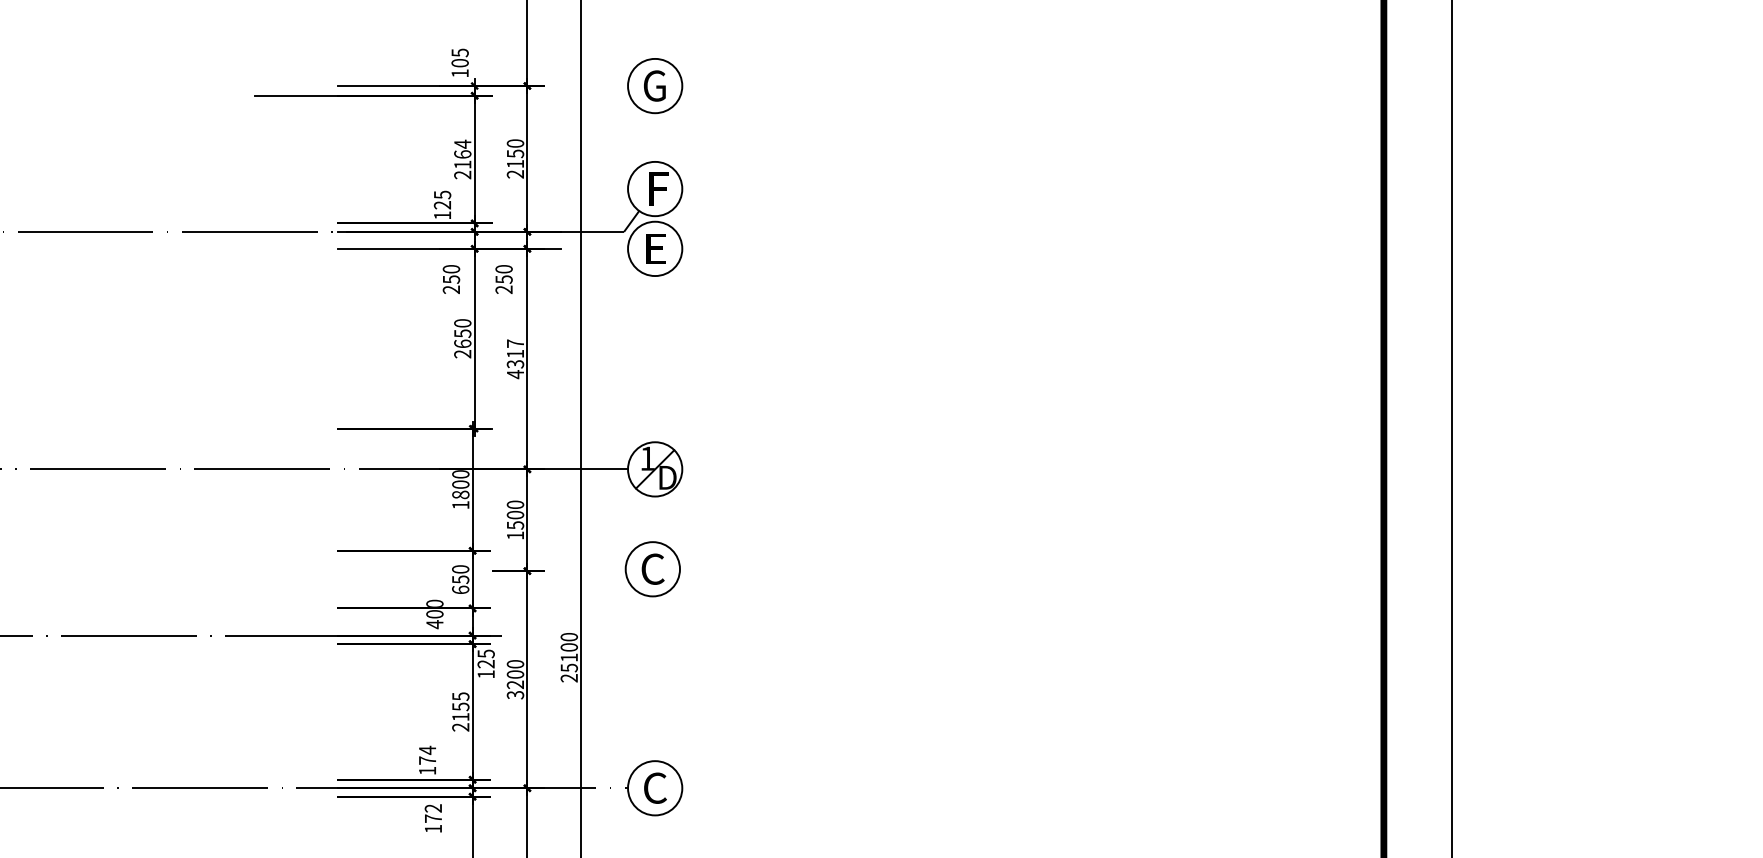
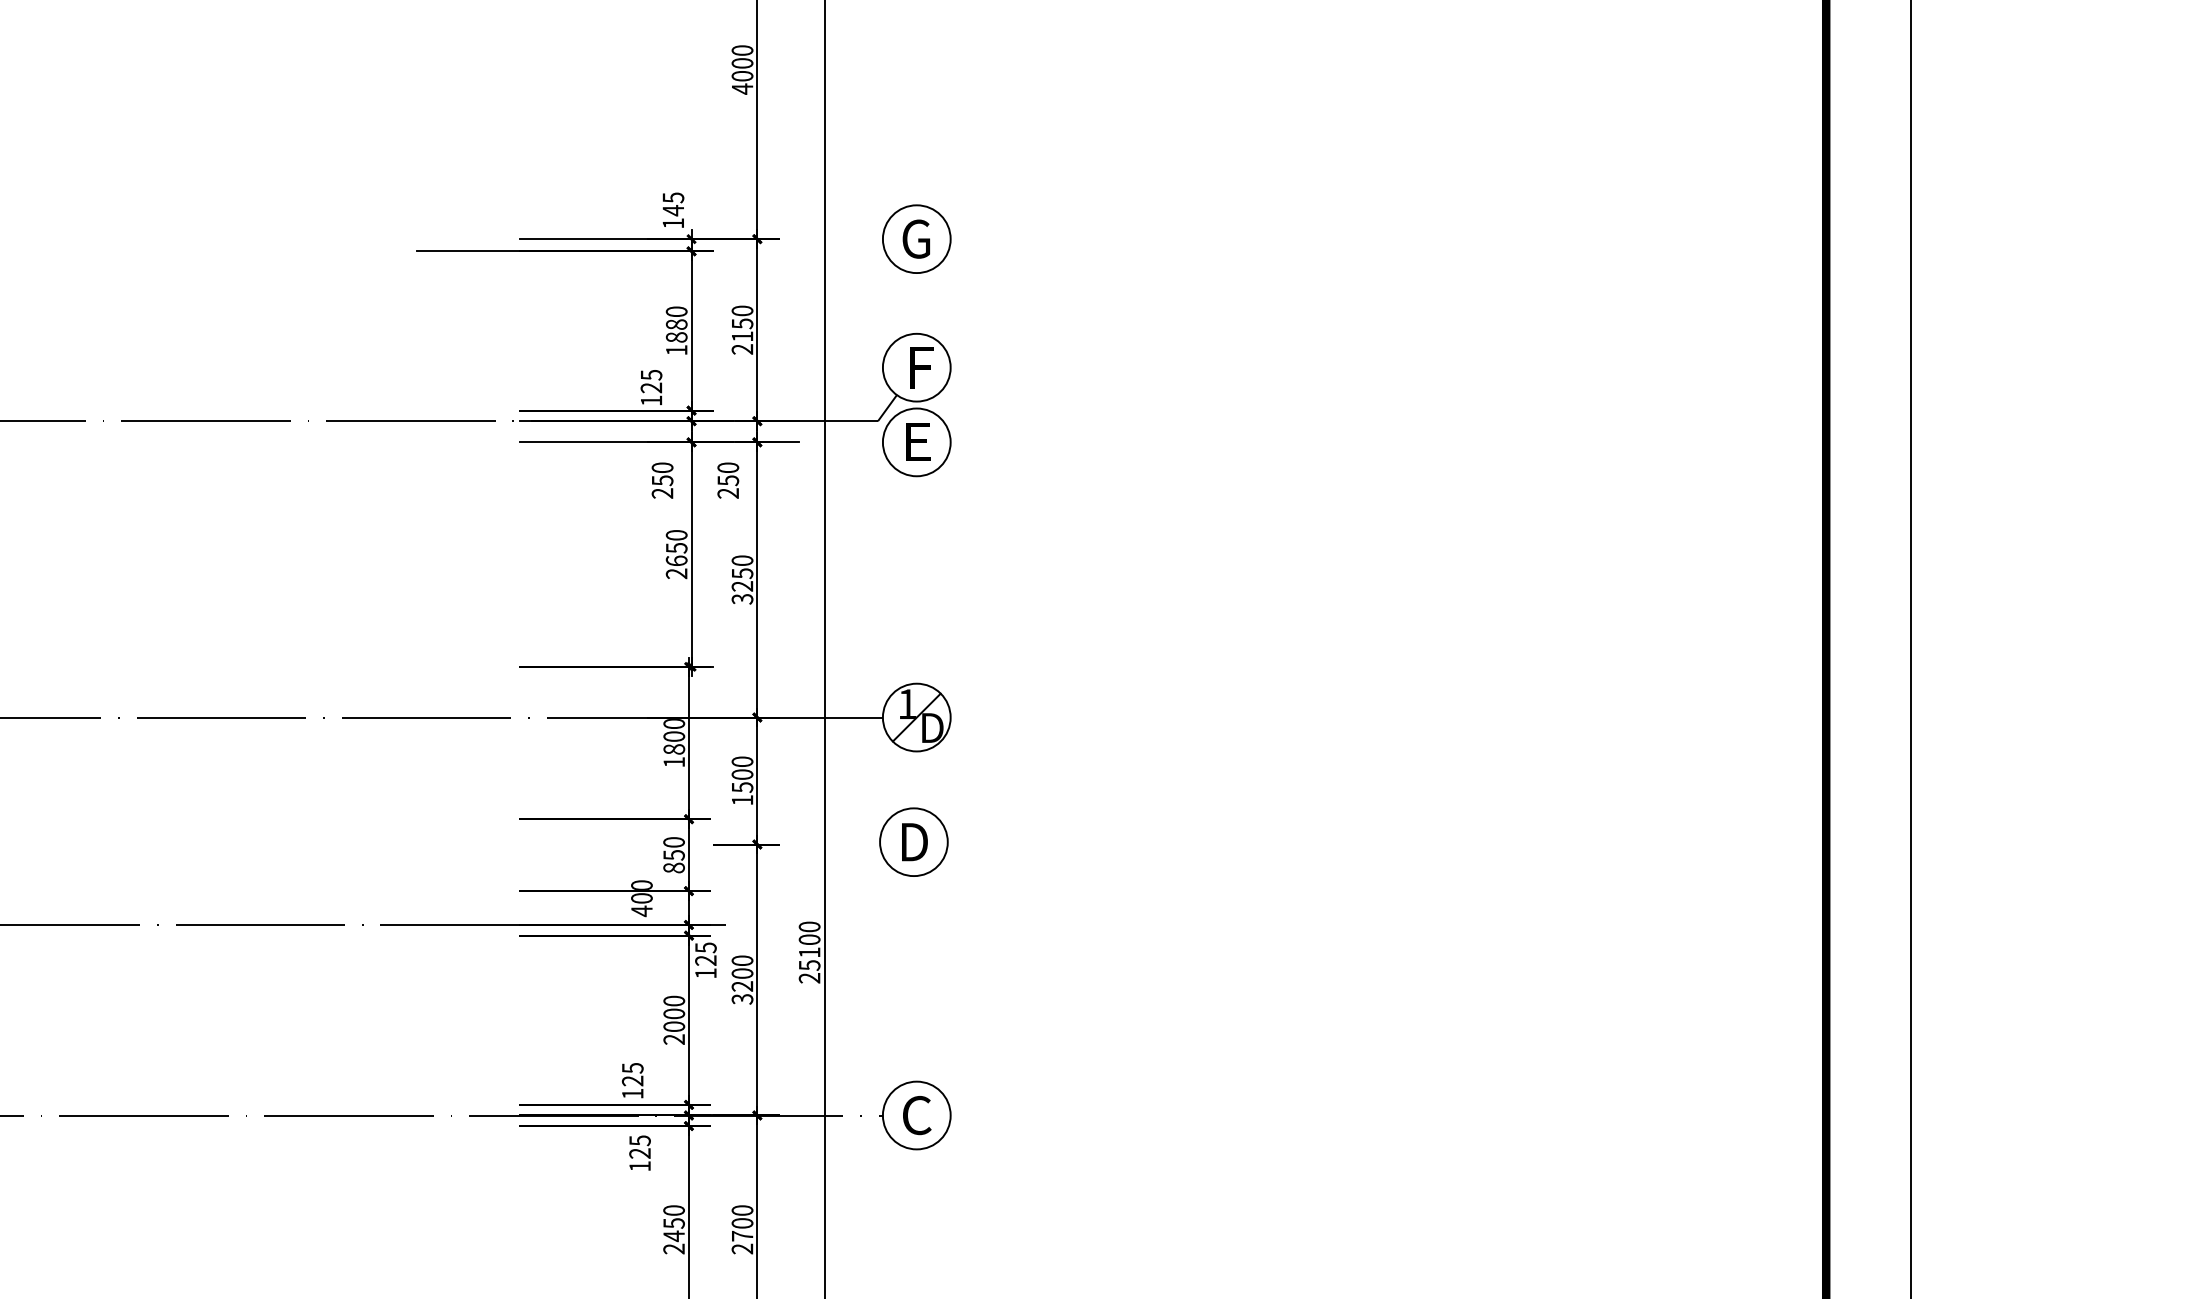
text: (460, 63) -> (673, 210), 105 -> 145
text: (462, 159) -> (676, 330), 2164 -> 1880
text: (515, 359) -> (742, 580), 4317 -> 3250
text: (653, 568) -> (914, 841), C -> D
text: (460, 589) -> (673, 867), 650 -> 850
text: (461, 706) -> (674, 1013), 2155 -> 2000
text: (427, 755) -> (632, 1074), 174 -> 125
text: (432, 813) -> (639, 1146), 172 -> 125

